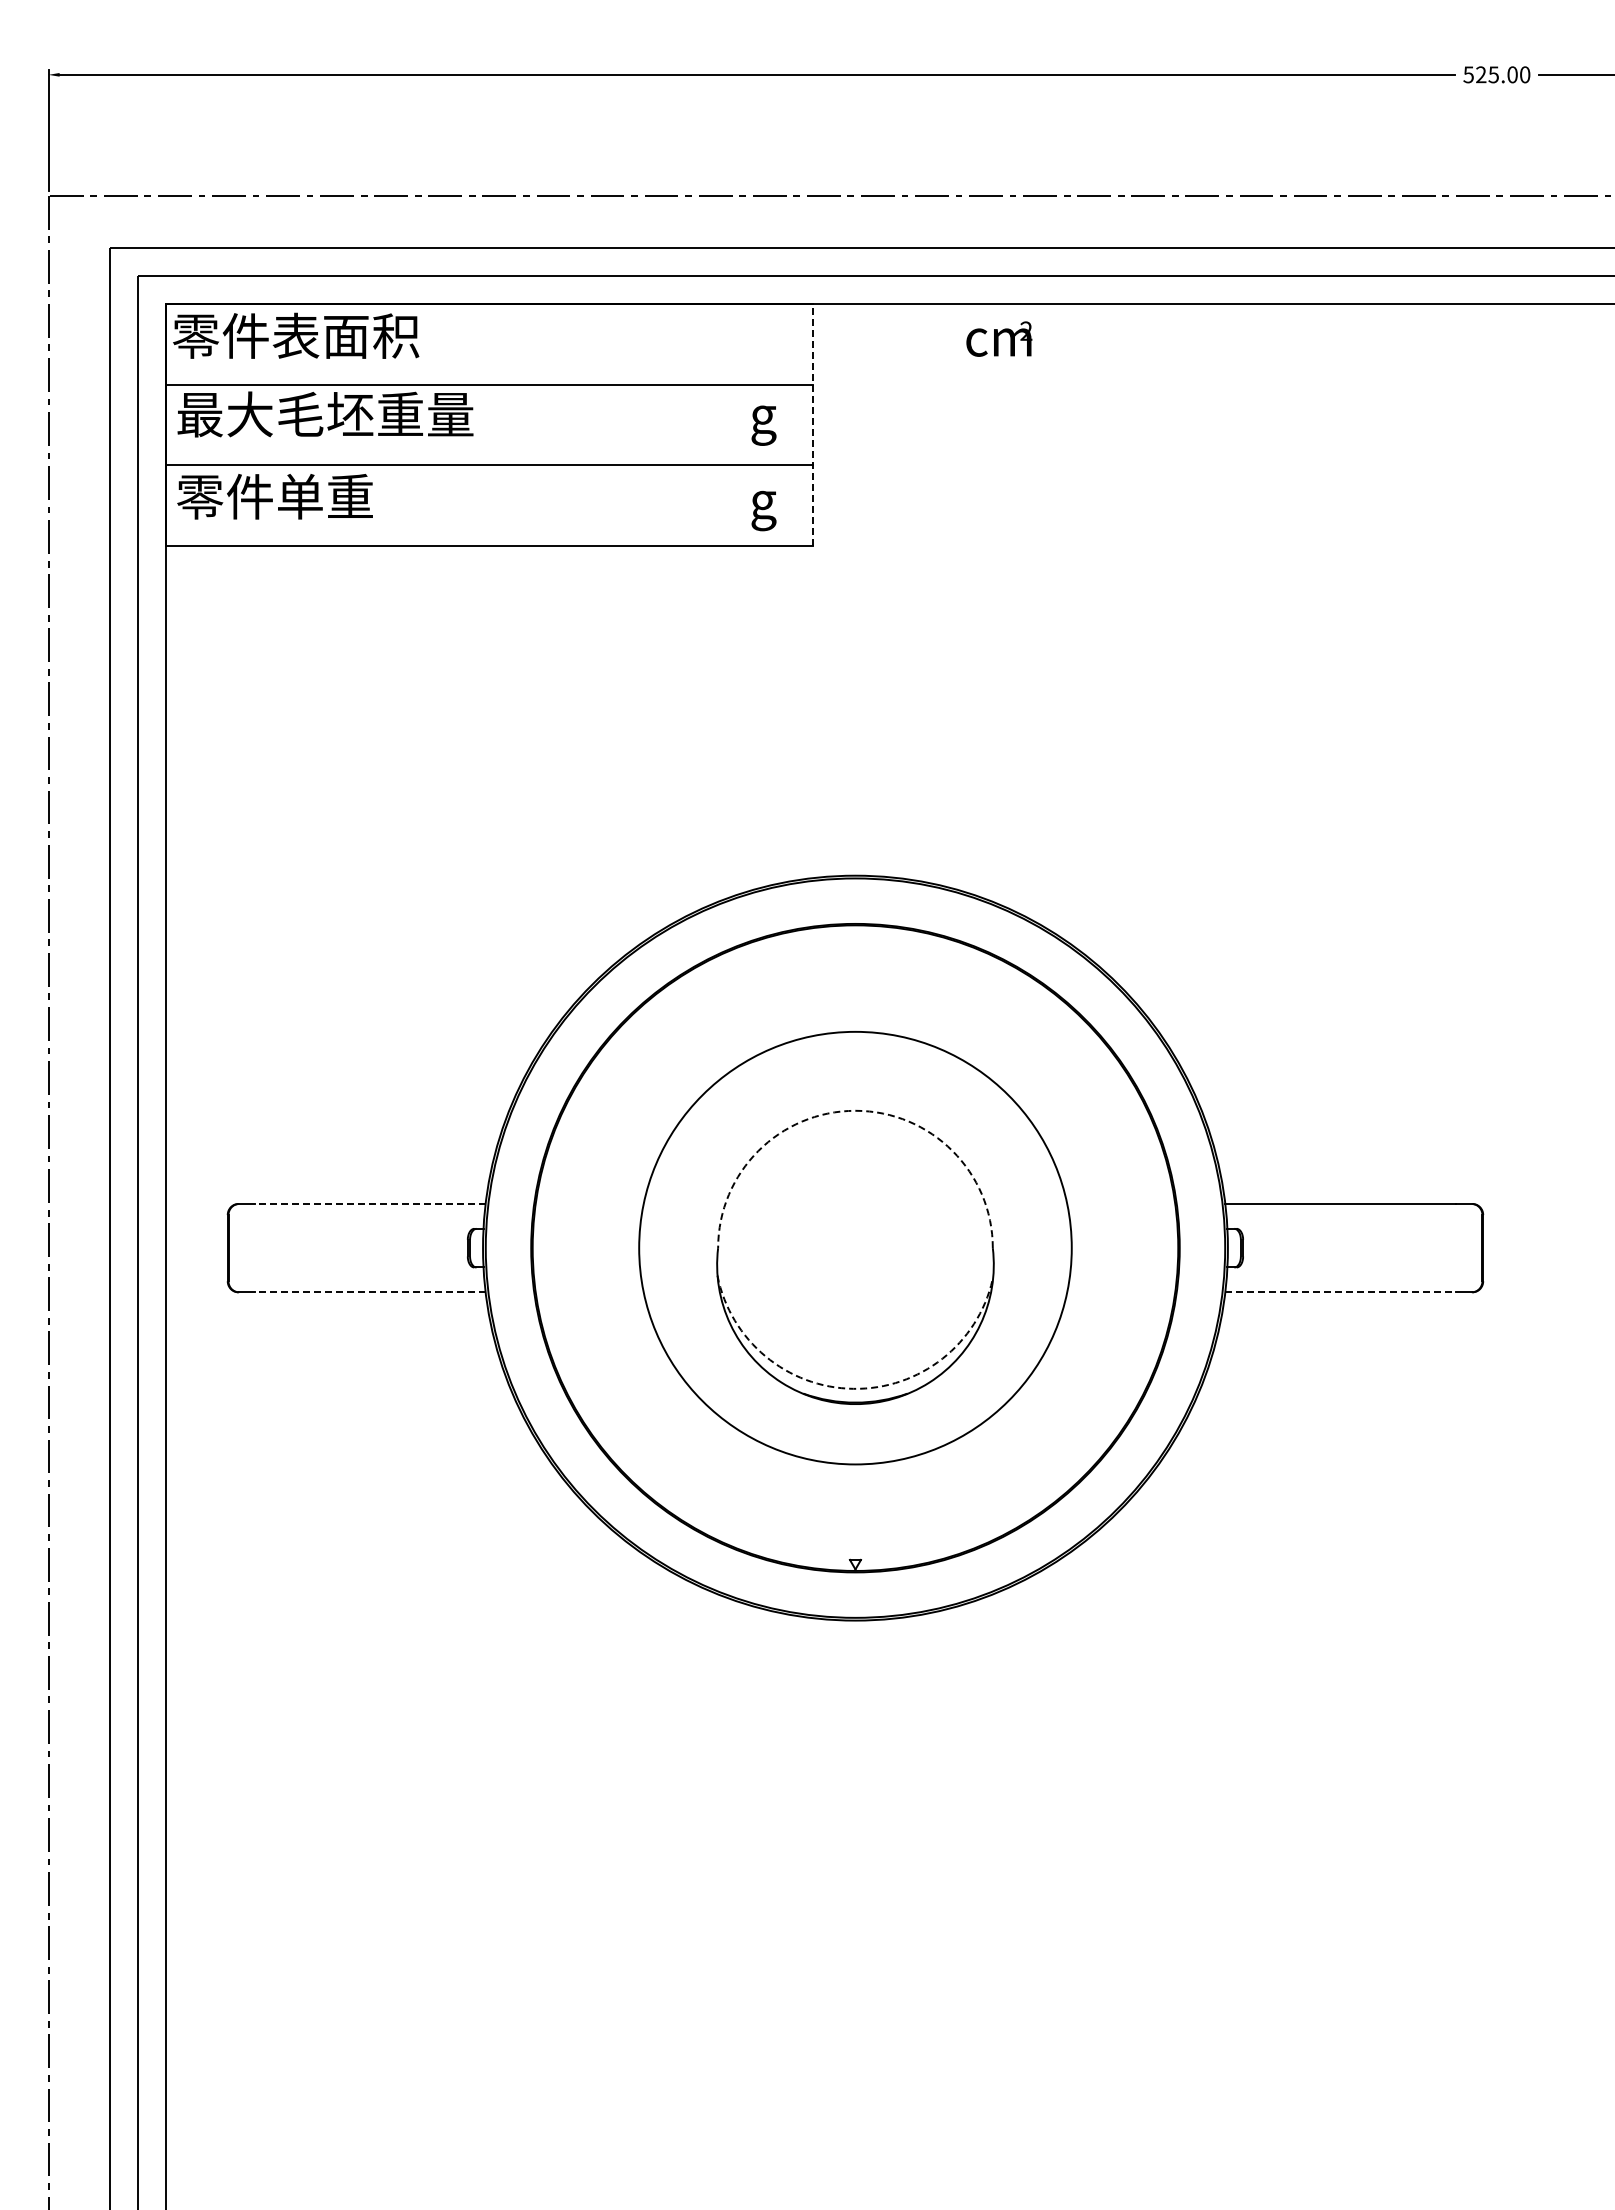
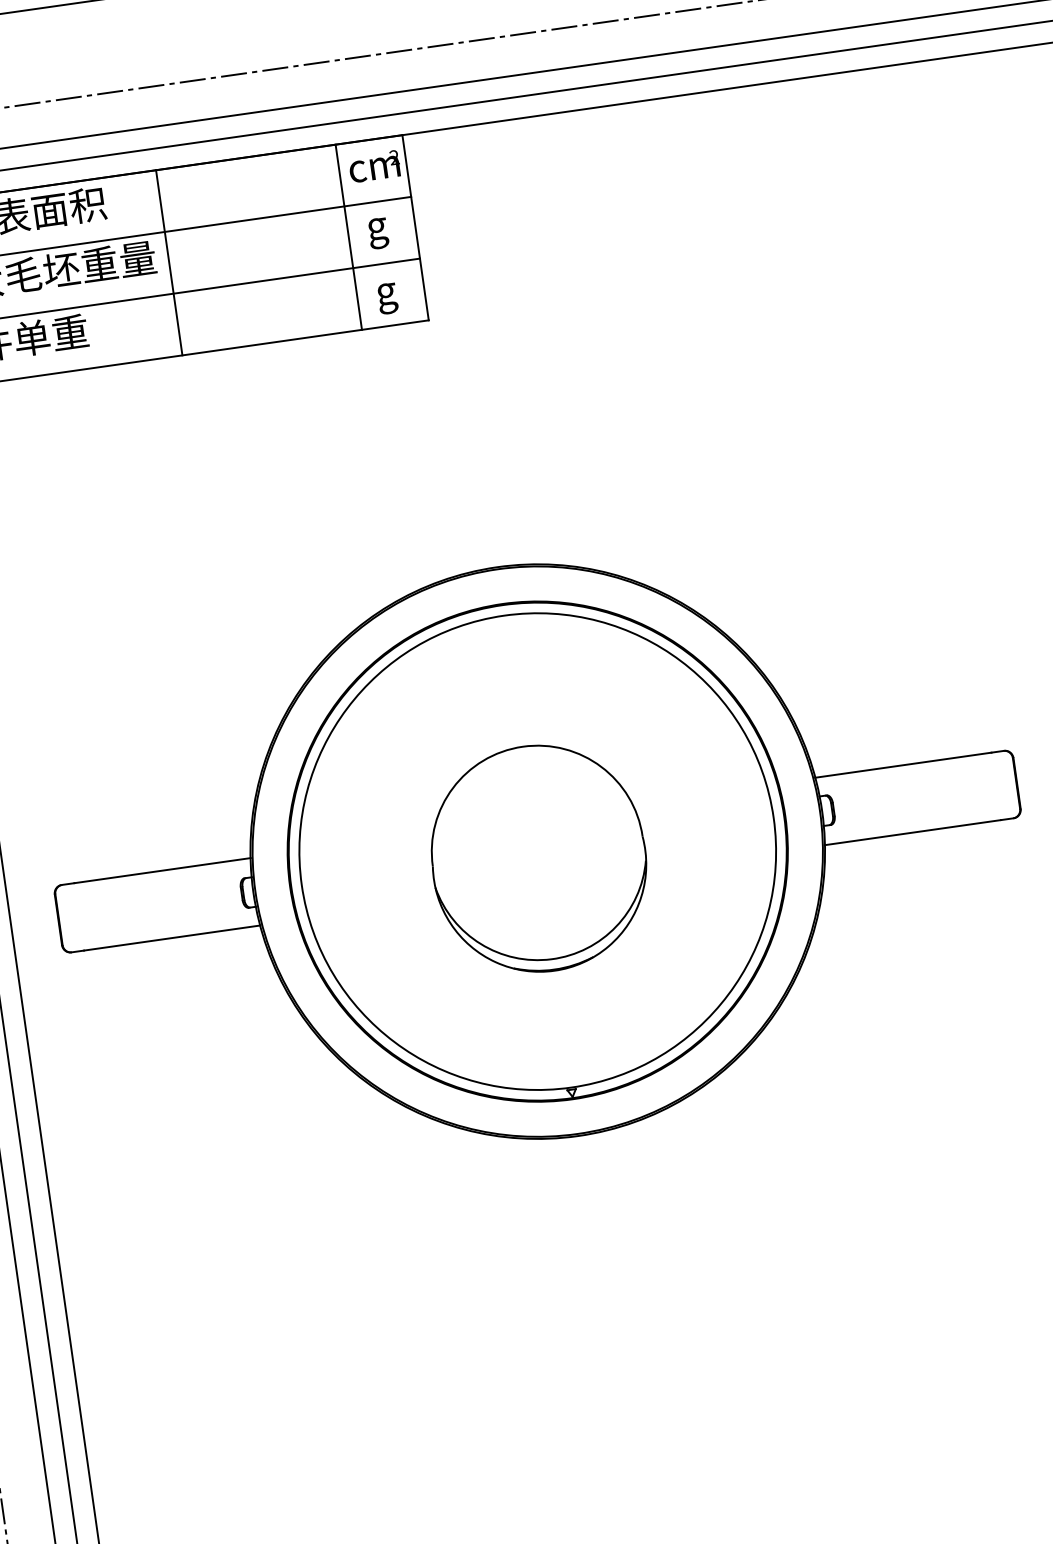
text: (999, 338) -> (374, 166), moved
line: (490, 424) -> (169, 262), added
line: (725, 424) -> (348, 236), added
line: (812, 424) -> (415, 227), dashed -> solid
arc: (855, 1110) -> (522, 746), dashed -> solid
line: (370, 1204) -> (162, 871), dashed -> solid
circle: (855, 1248) -> (537, 851), size x1.43
line: (370, 1292) -> (172, 938), dashed -> solid
line: (1340, 1292) -> (912, 832), dashed -> solid
arc: (853, 1388) -> (551, 959), dashed -> solid

